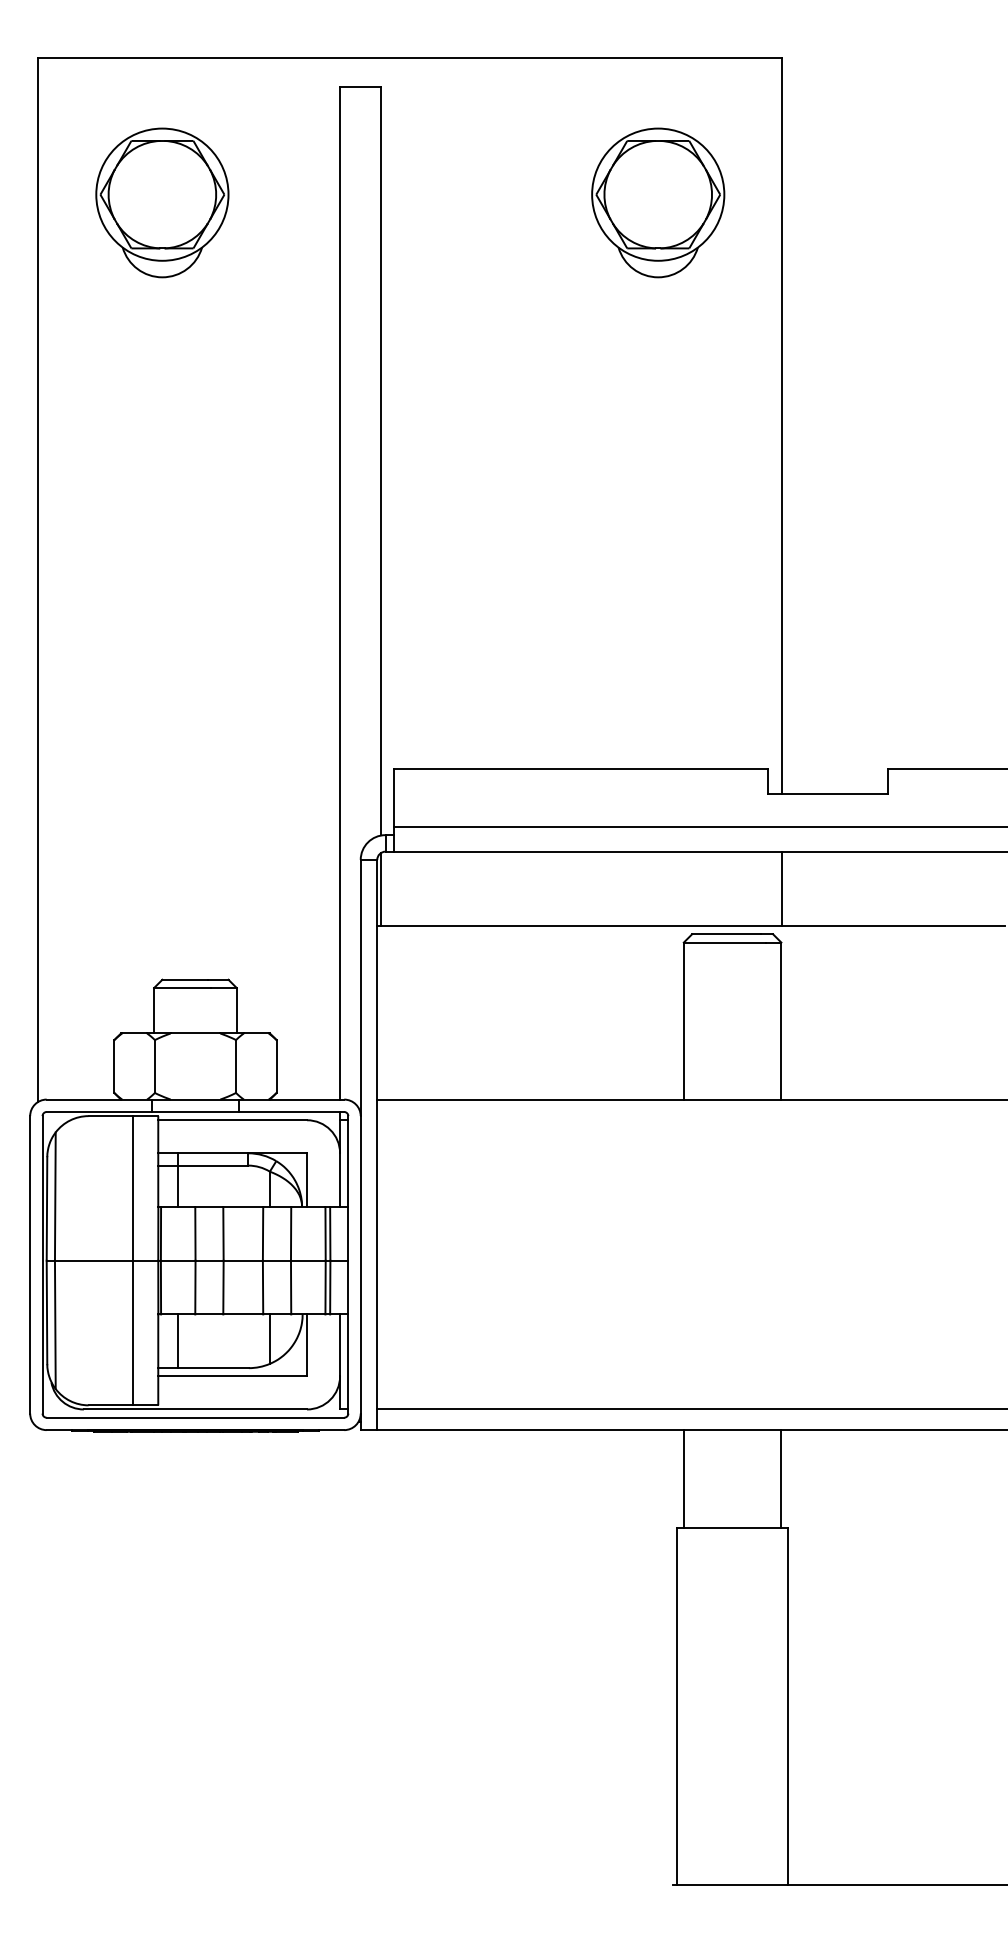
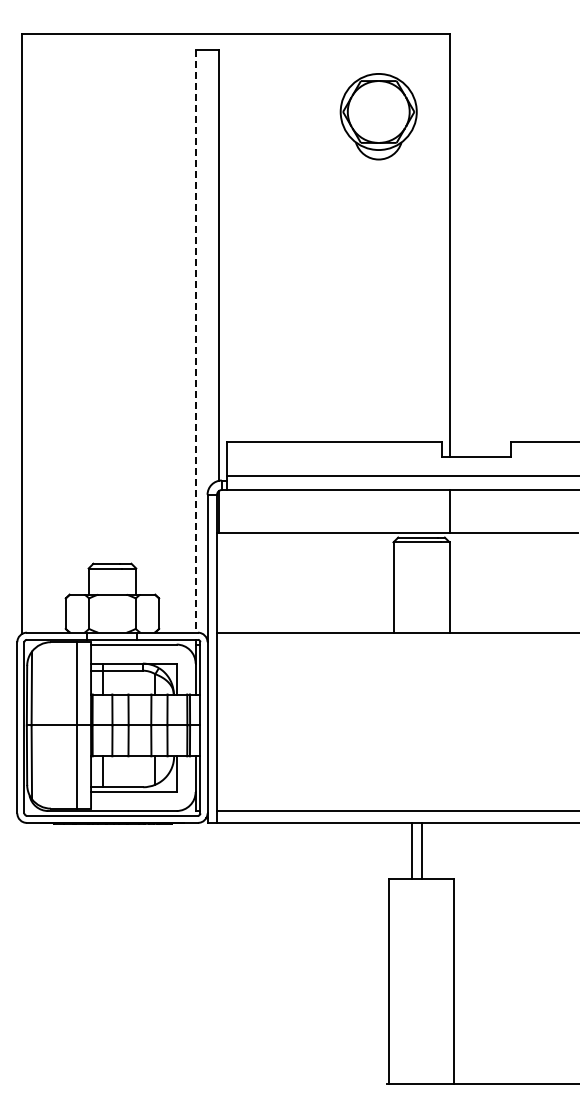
part: (162, 202) -> (93, 116), removed
line: (339, 593) -> (195, 341), solid -> dashed
line: (683, 1478) -> (421, 850), moved
line: (781, 1478) -> (411, 850), moved

